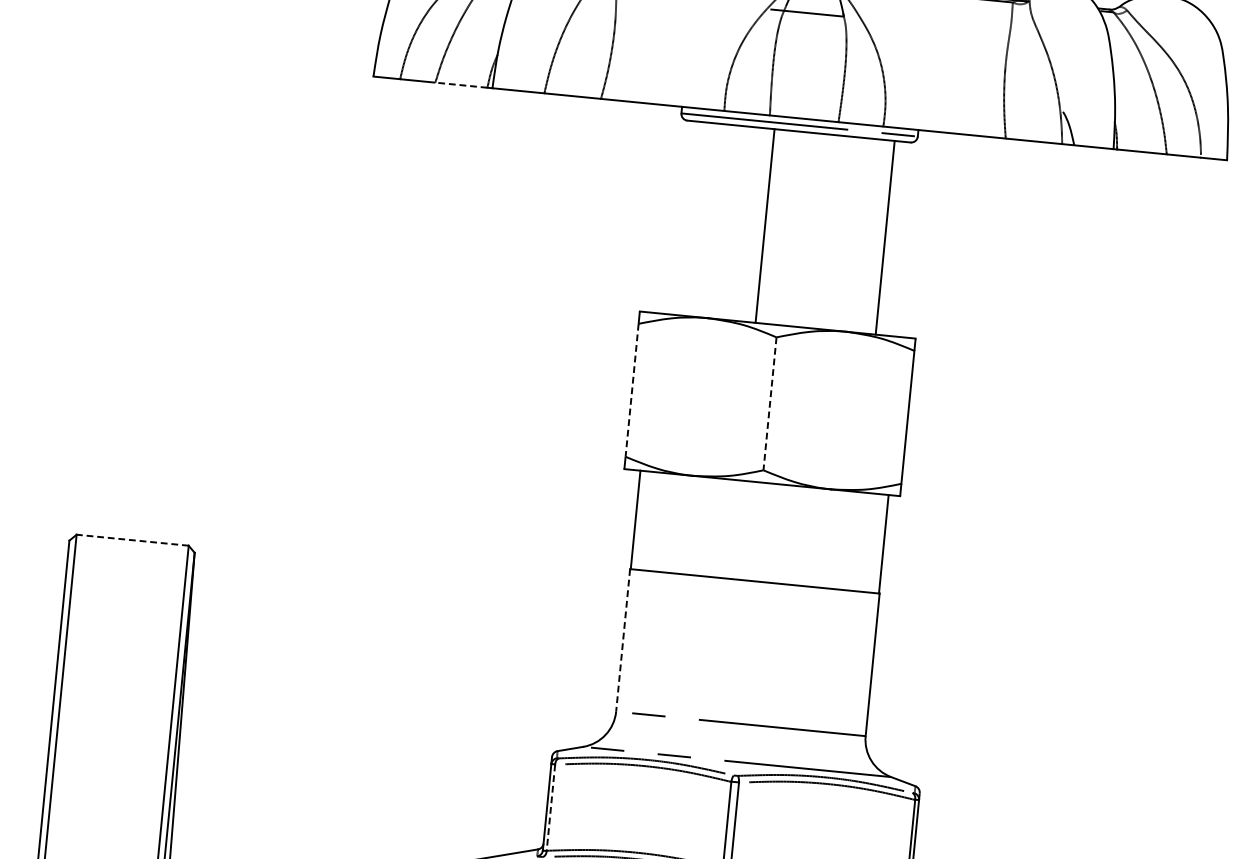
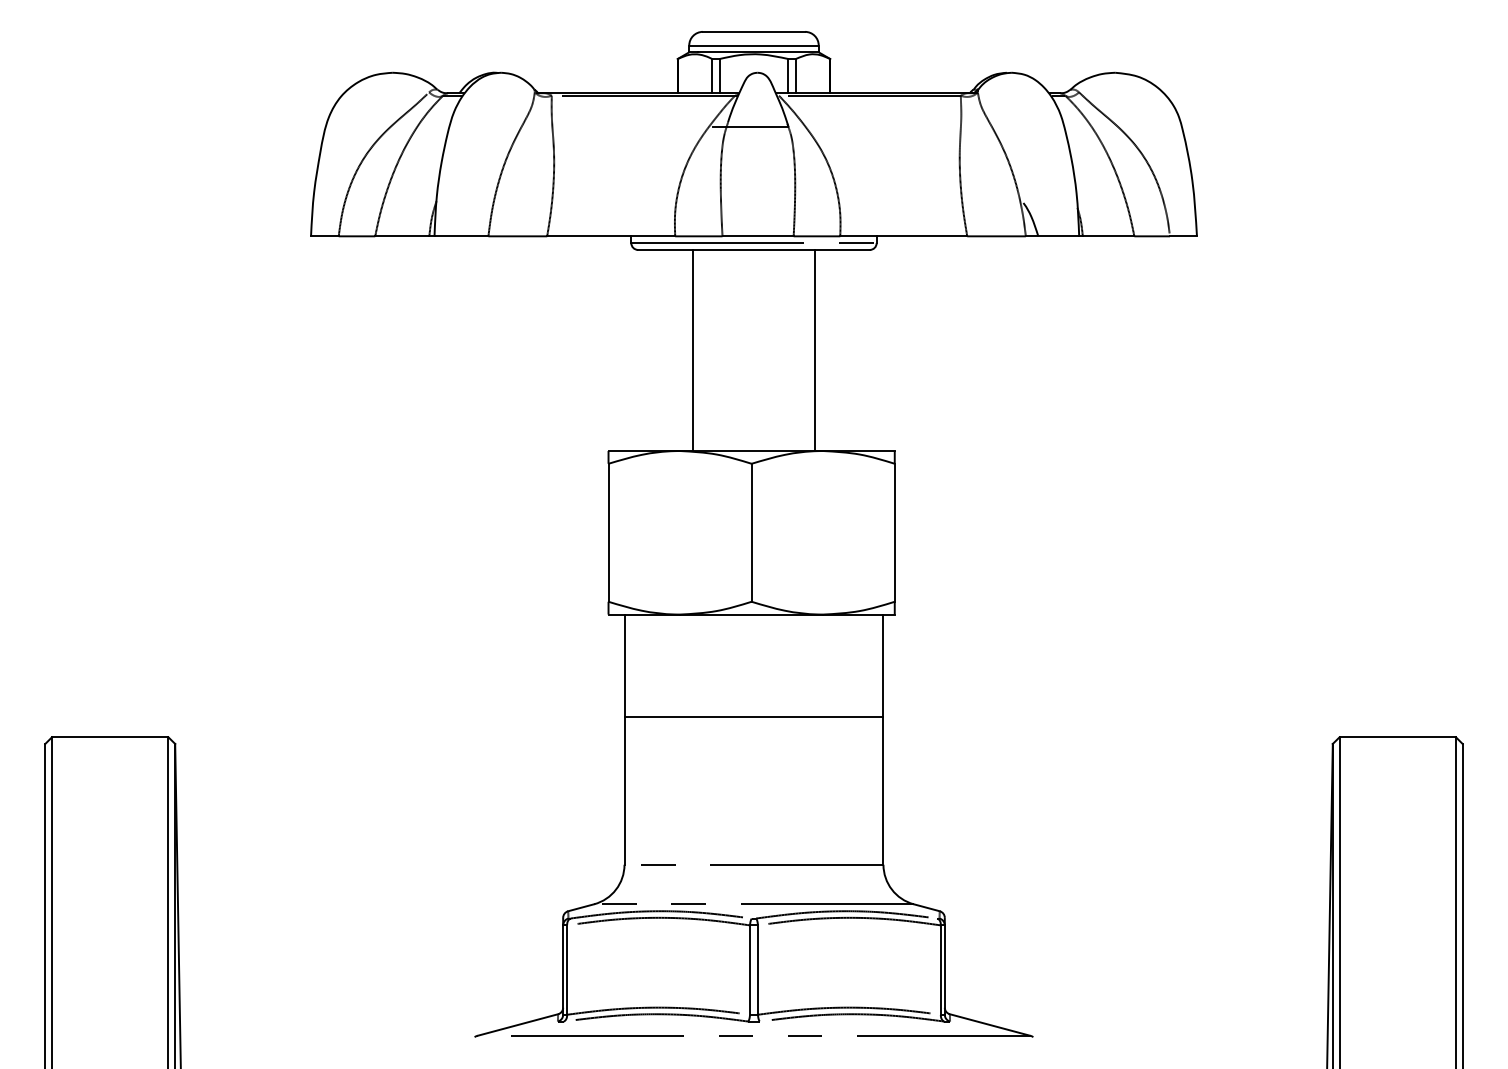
line: (460, 85) -> (401, 236), dashed -> solid
line: (764, 226) -> (692, 350), moved
line: (885, 237) -> (815, 350), moved
line: (632, 390) -> (608, 532), dashed -> solid
line: (769, 403) -> (751, 532), dashed -> solid
line: (131, 540) -> (109, 737), dashed -> solid
line: (623, 640) -> (624, 790), dashed -> solid
line: (551, 808) -> (567, 970), dashed -> solid

